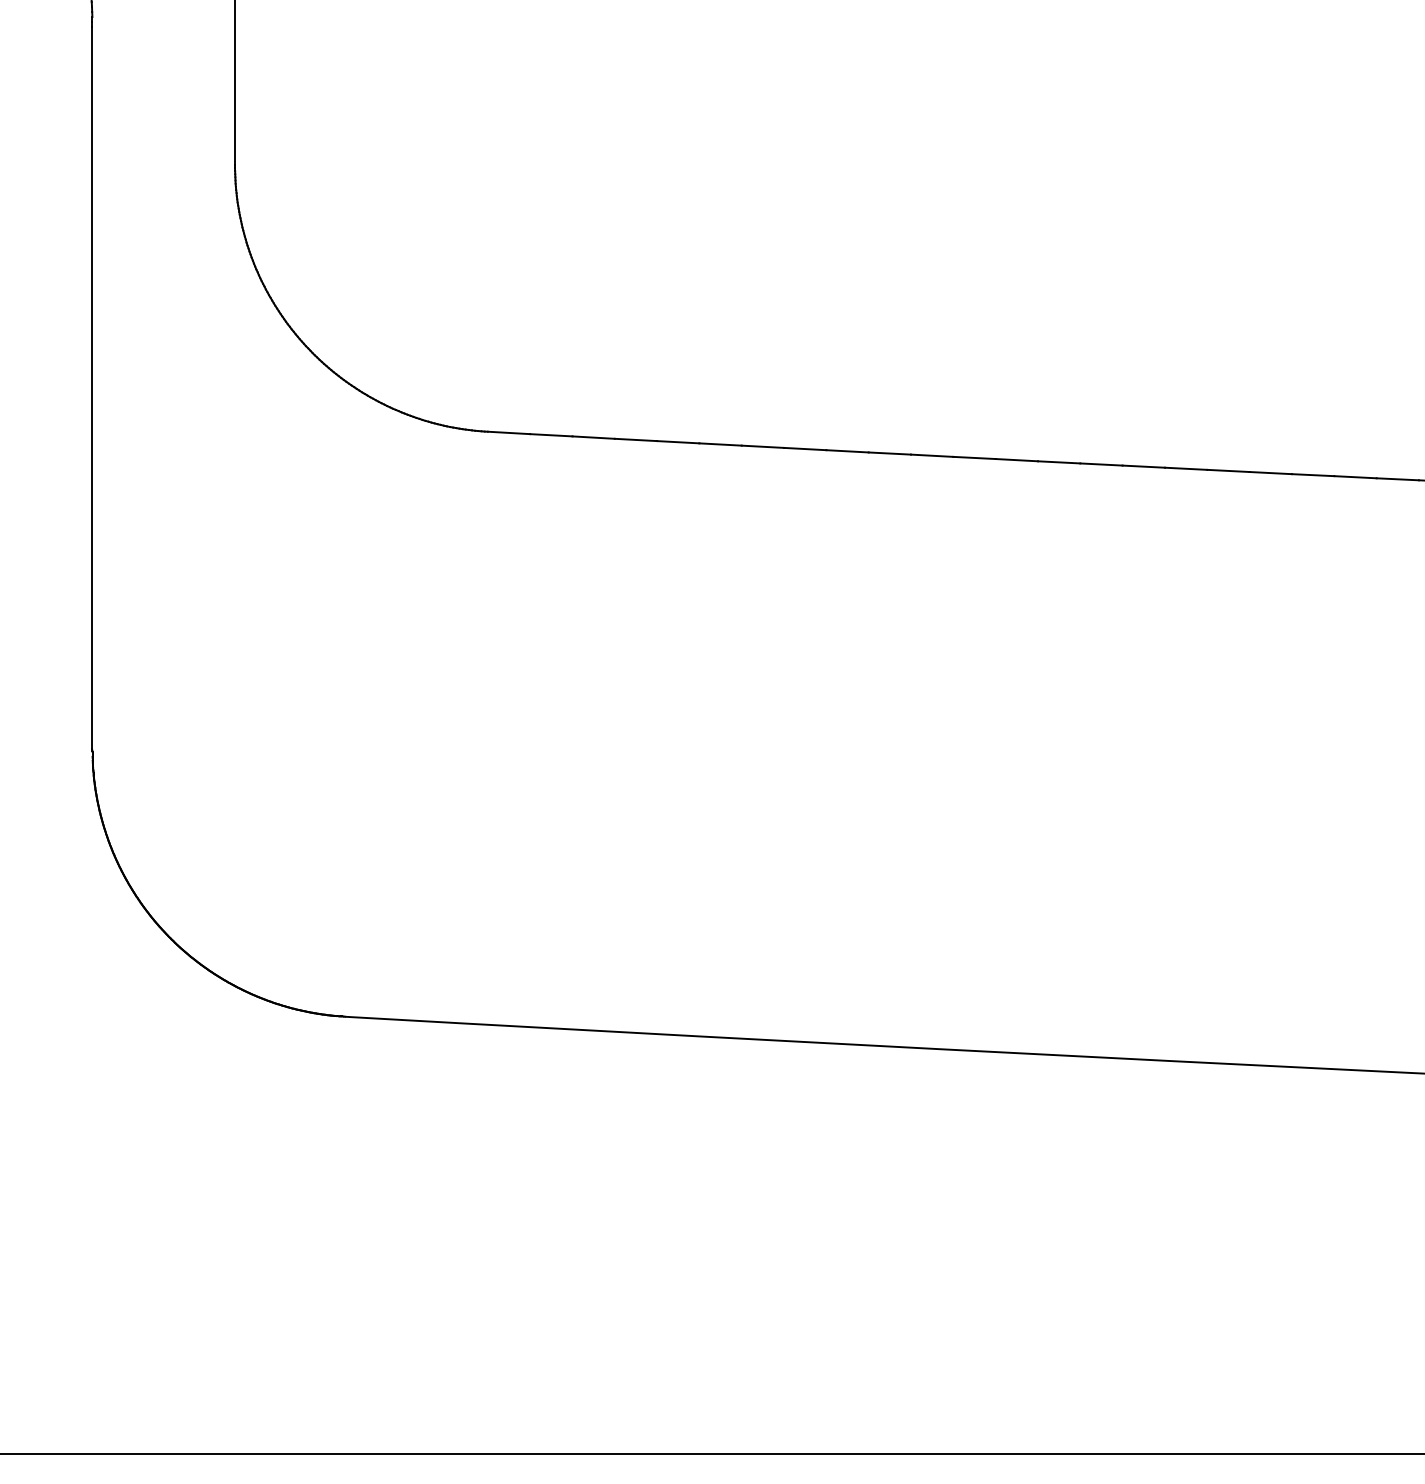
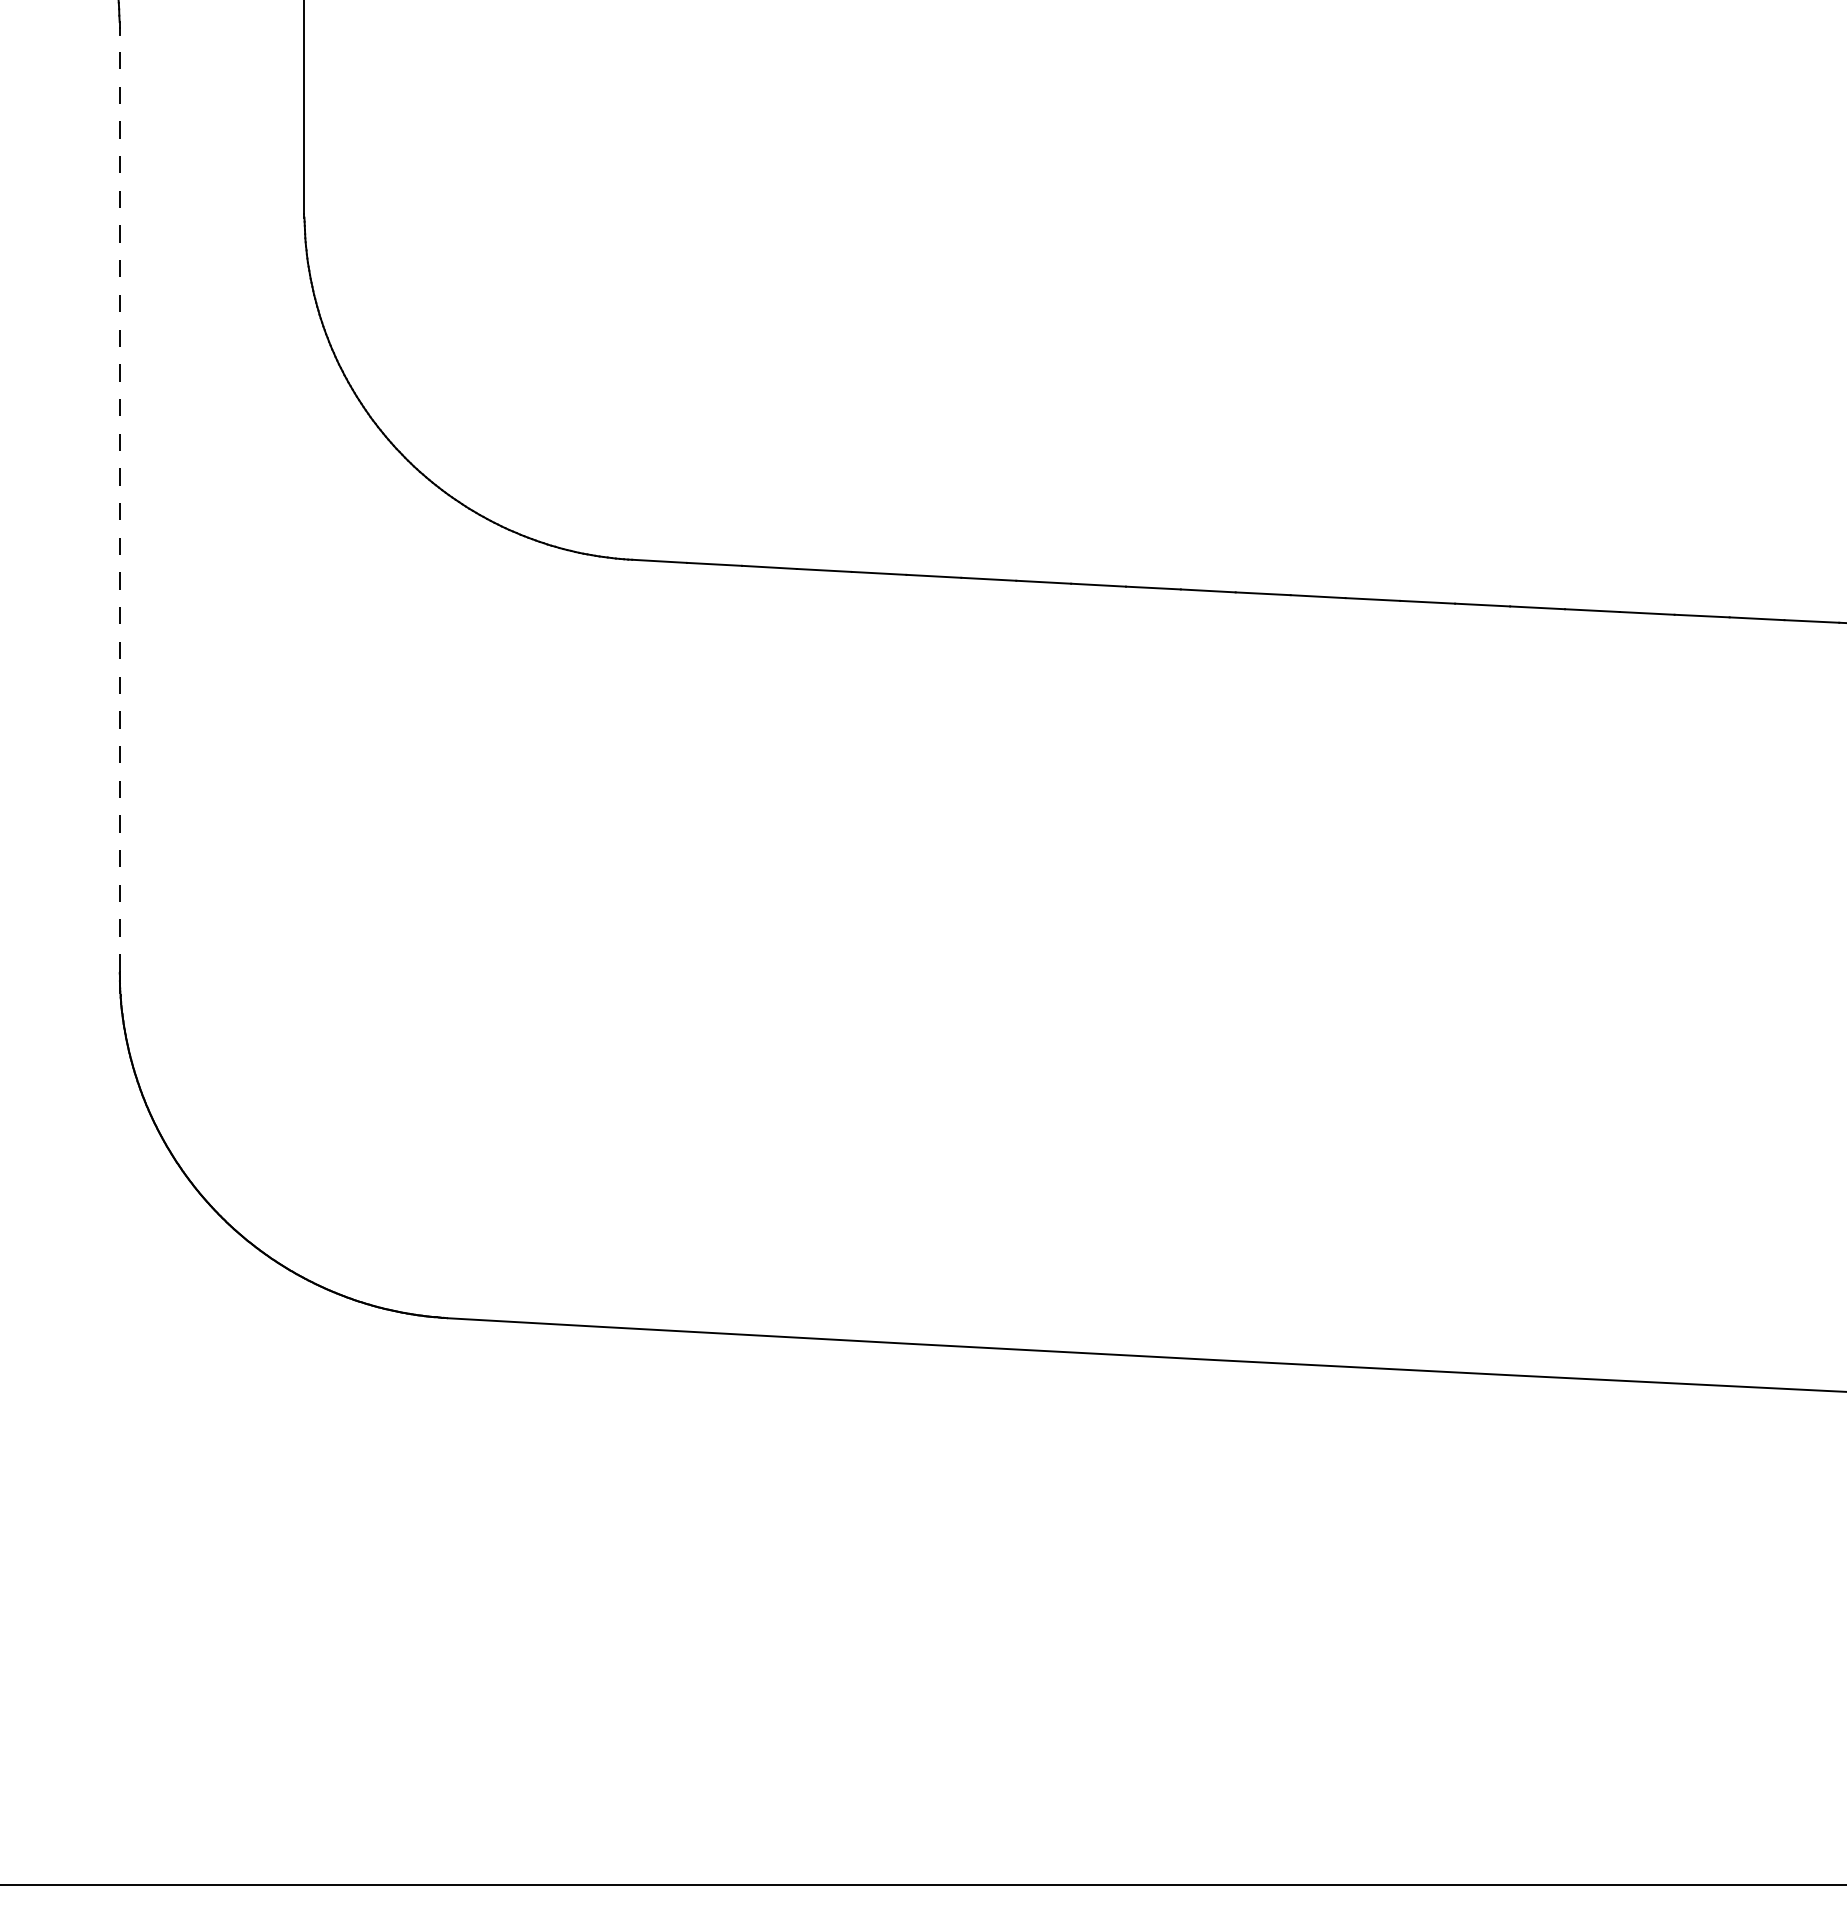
line: (92, 387) -> (119, 502), solid -> dashed

